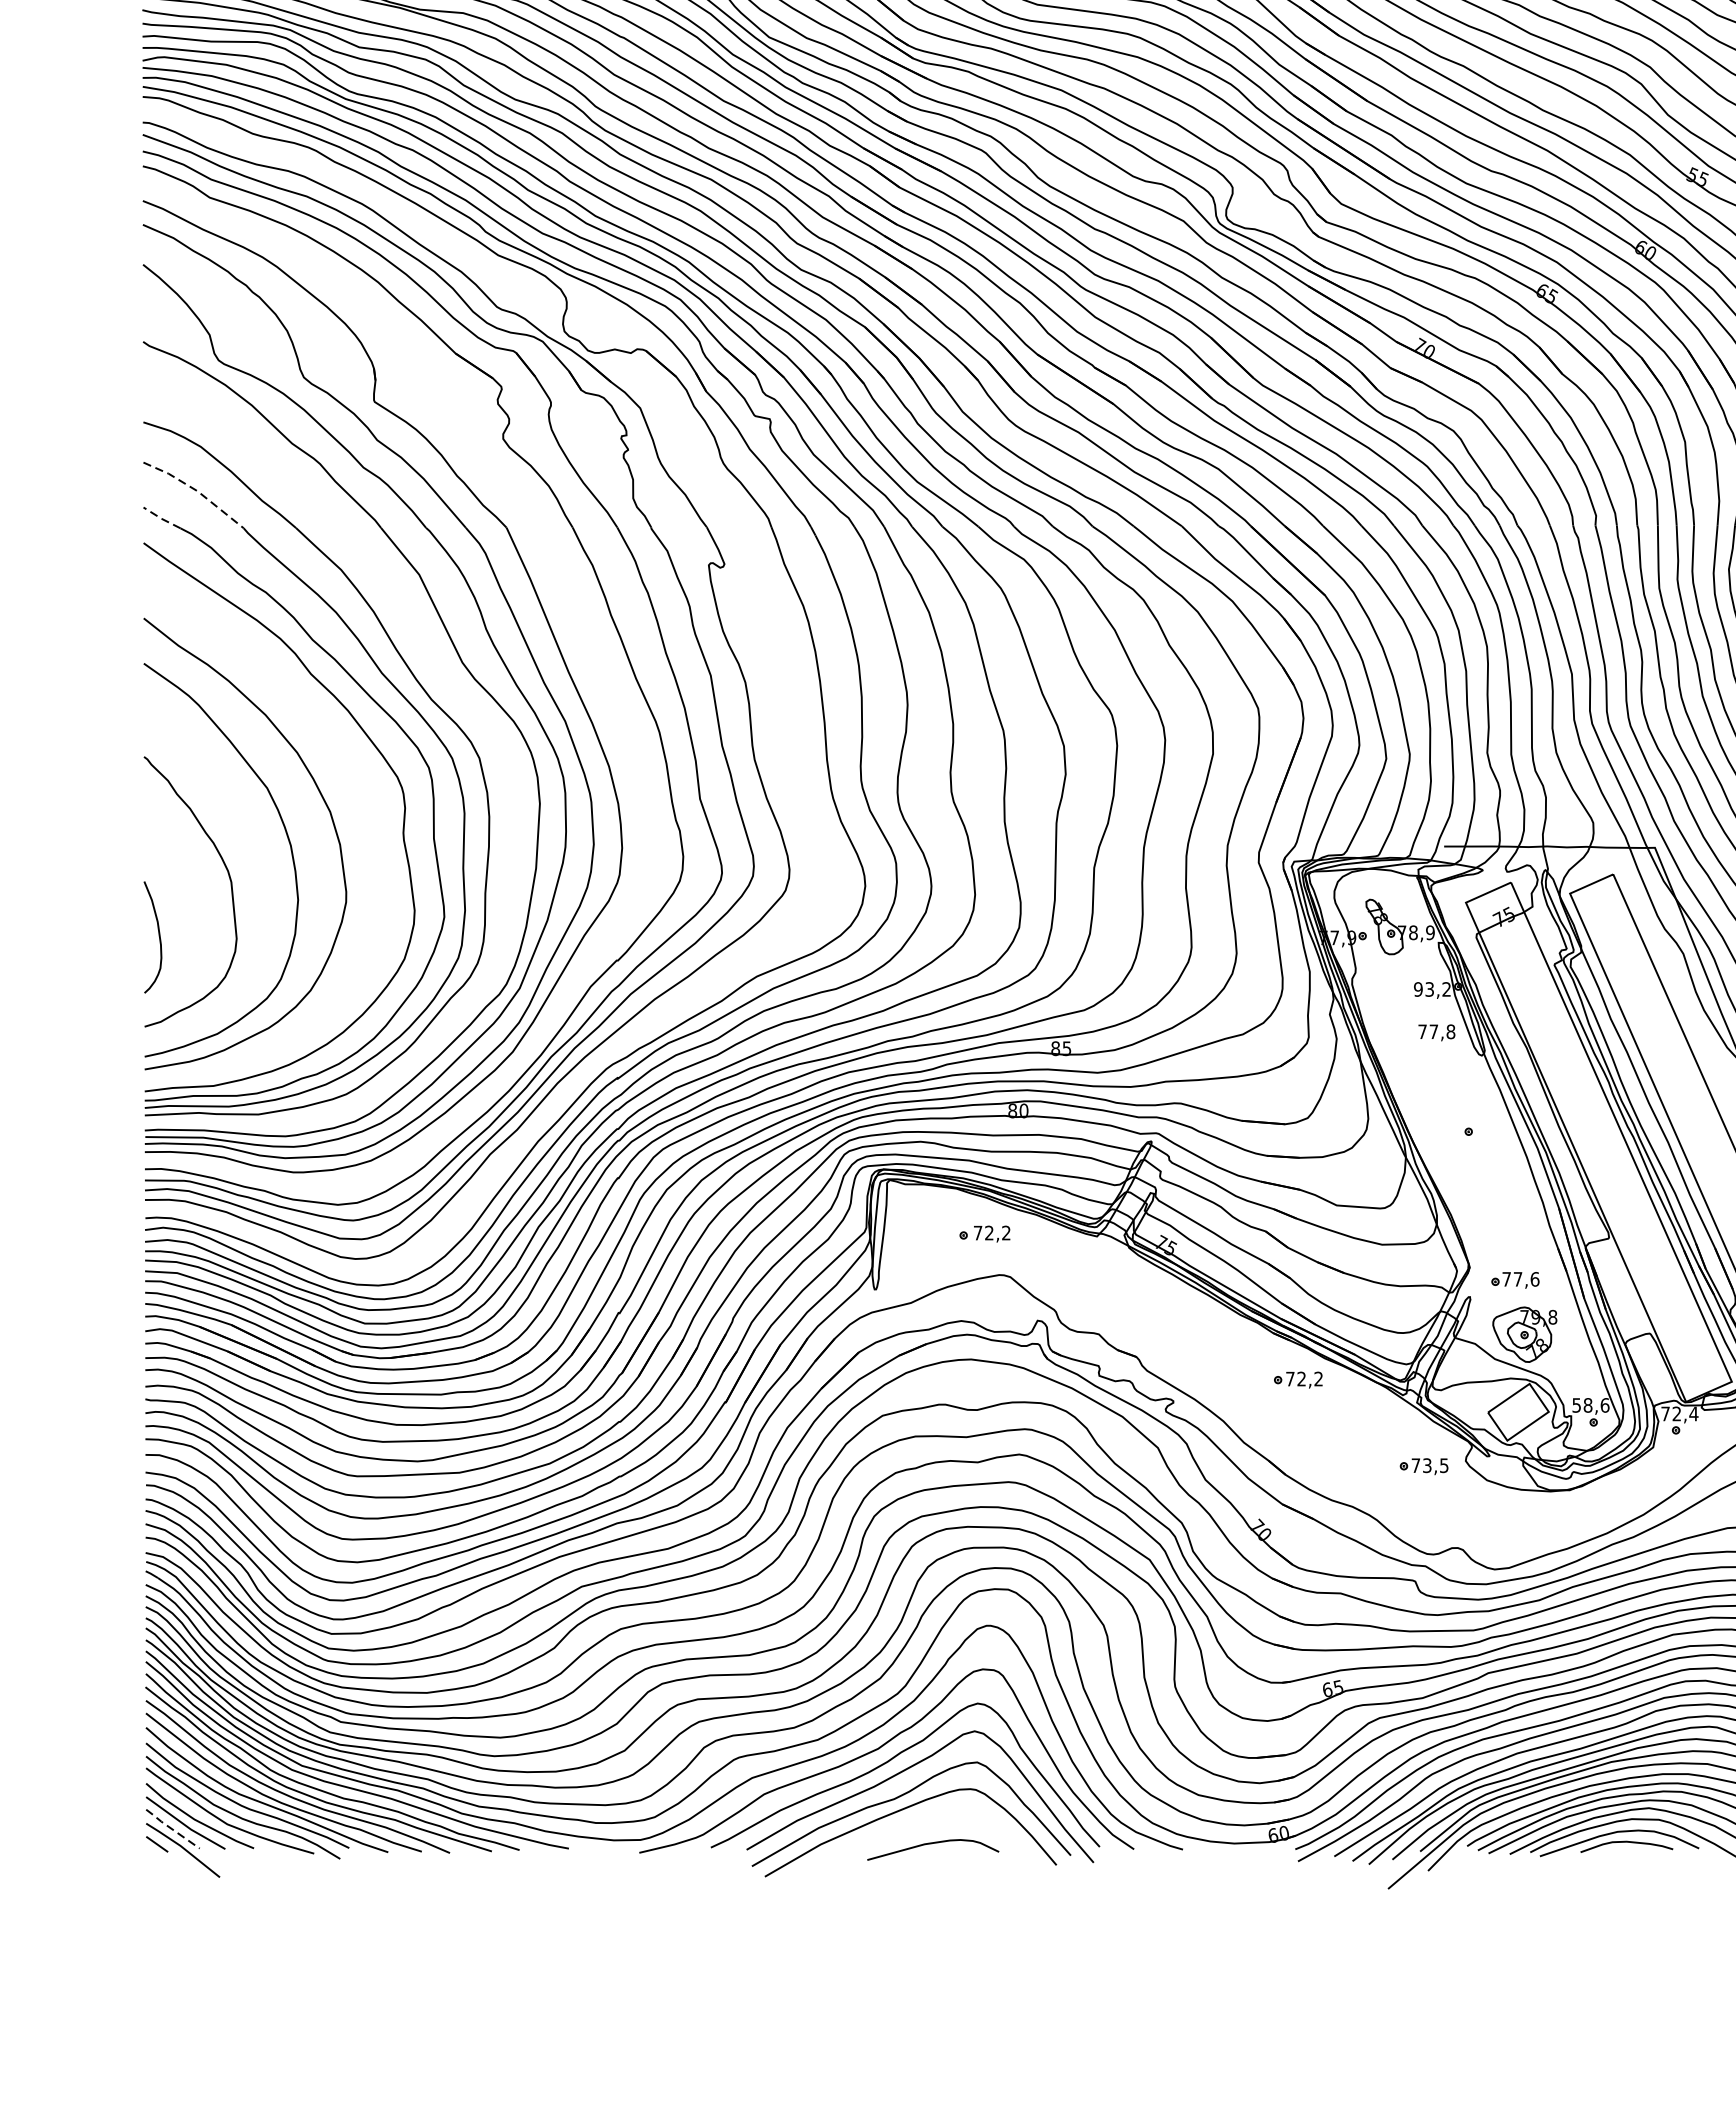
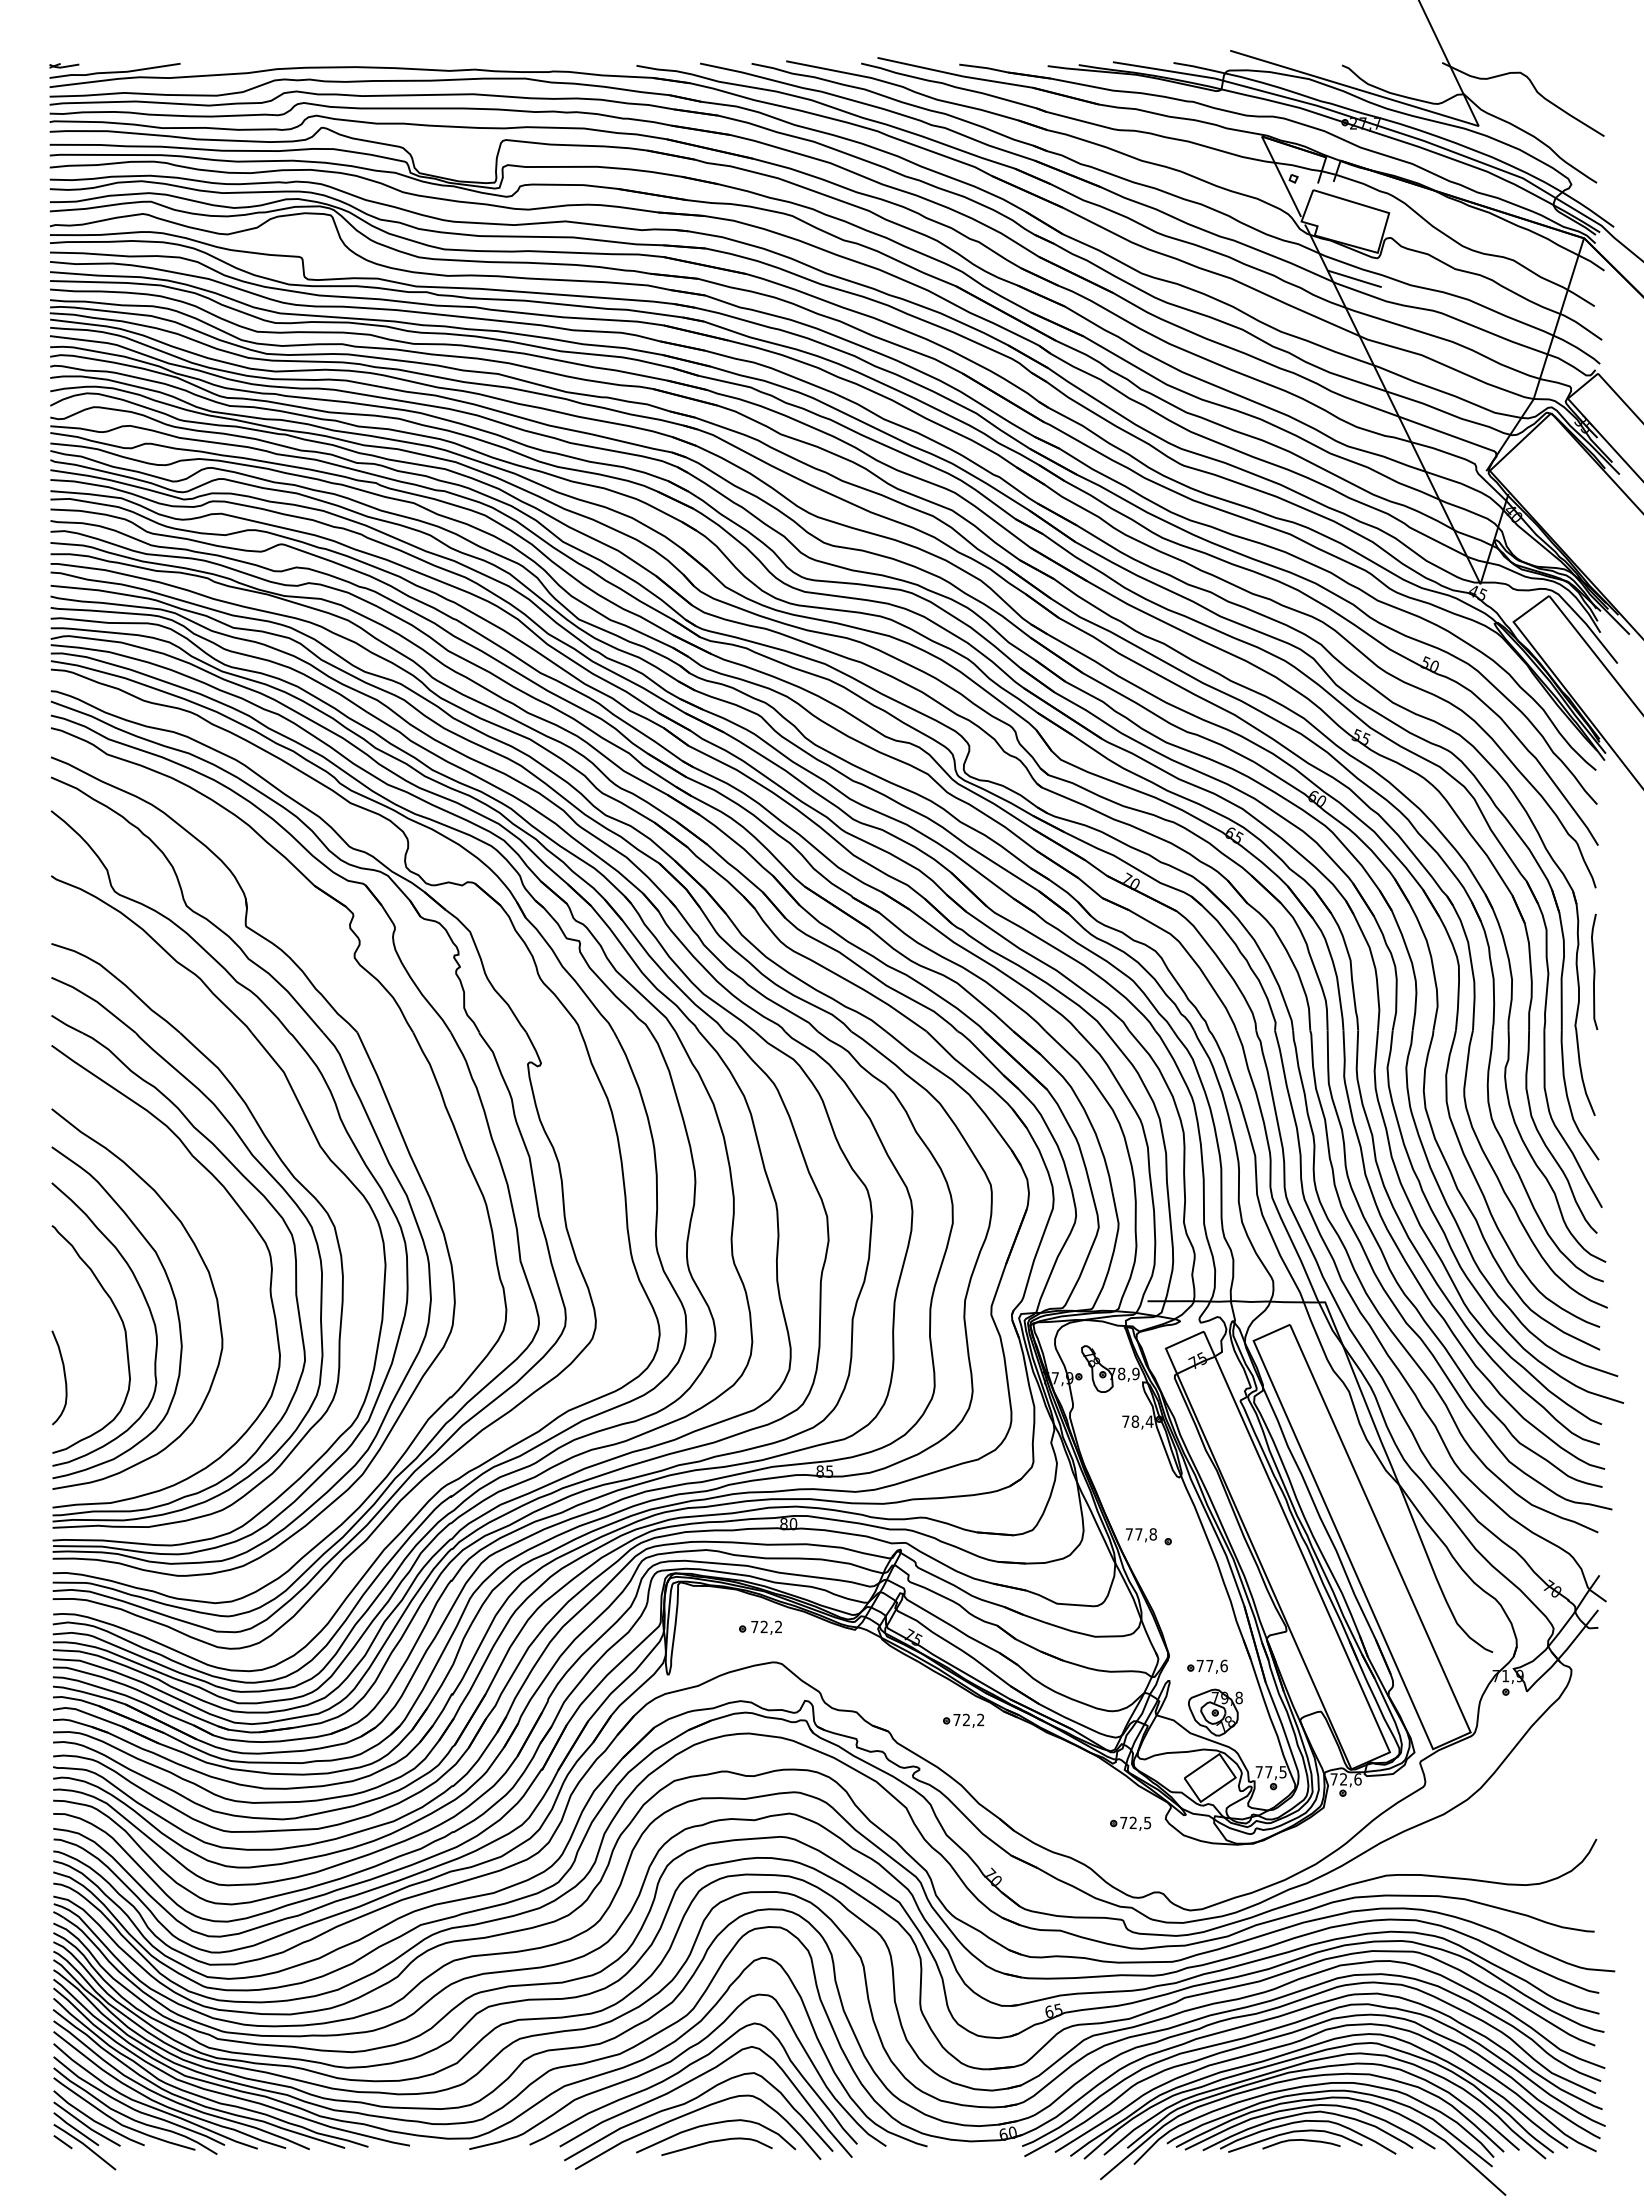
line: (196, 490) -> (96, 1001), dashed -> solid
line: (161, 519) -> (66, 1025), dashed -> solid
curve: (258, 856) -> (148, 1309), added
text: (1432, 989) -> (1137, 1421), 93,2 -> 78,4
text: (1436, 1033) -> (1141, 1535), moved
part: (1298, 1379) -> (963, 1720), moved
text: (1590, 1405) -> (1270, 1772), 58,6 -> 77,5
text: (1693, 1414) -> (1357, 1779), 72,4 -> 72,6
text: (1426, 1466) -> (1132, 1823), 73,5 -> 72,5
curve: (931, 1823) -> (715, 2124), added
line: (171, 1829) -> (75, 2129), dashed -> solid

